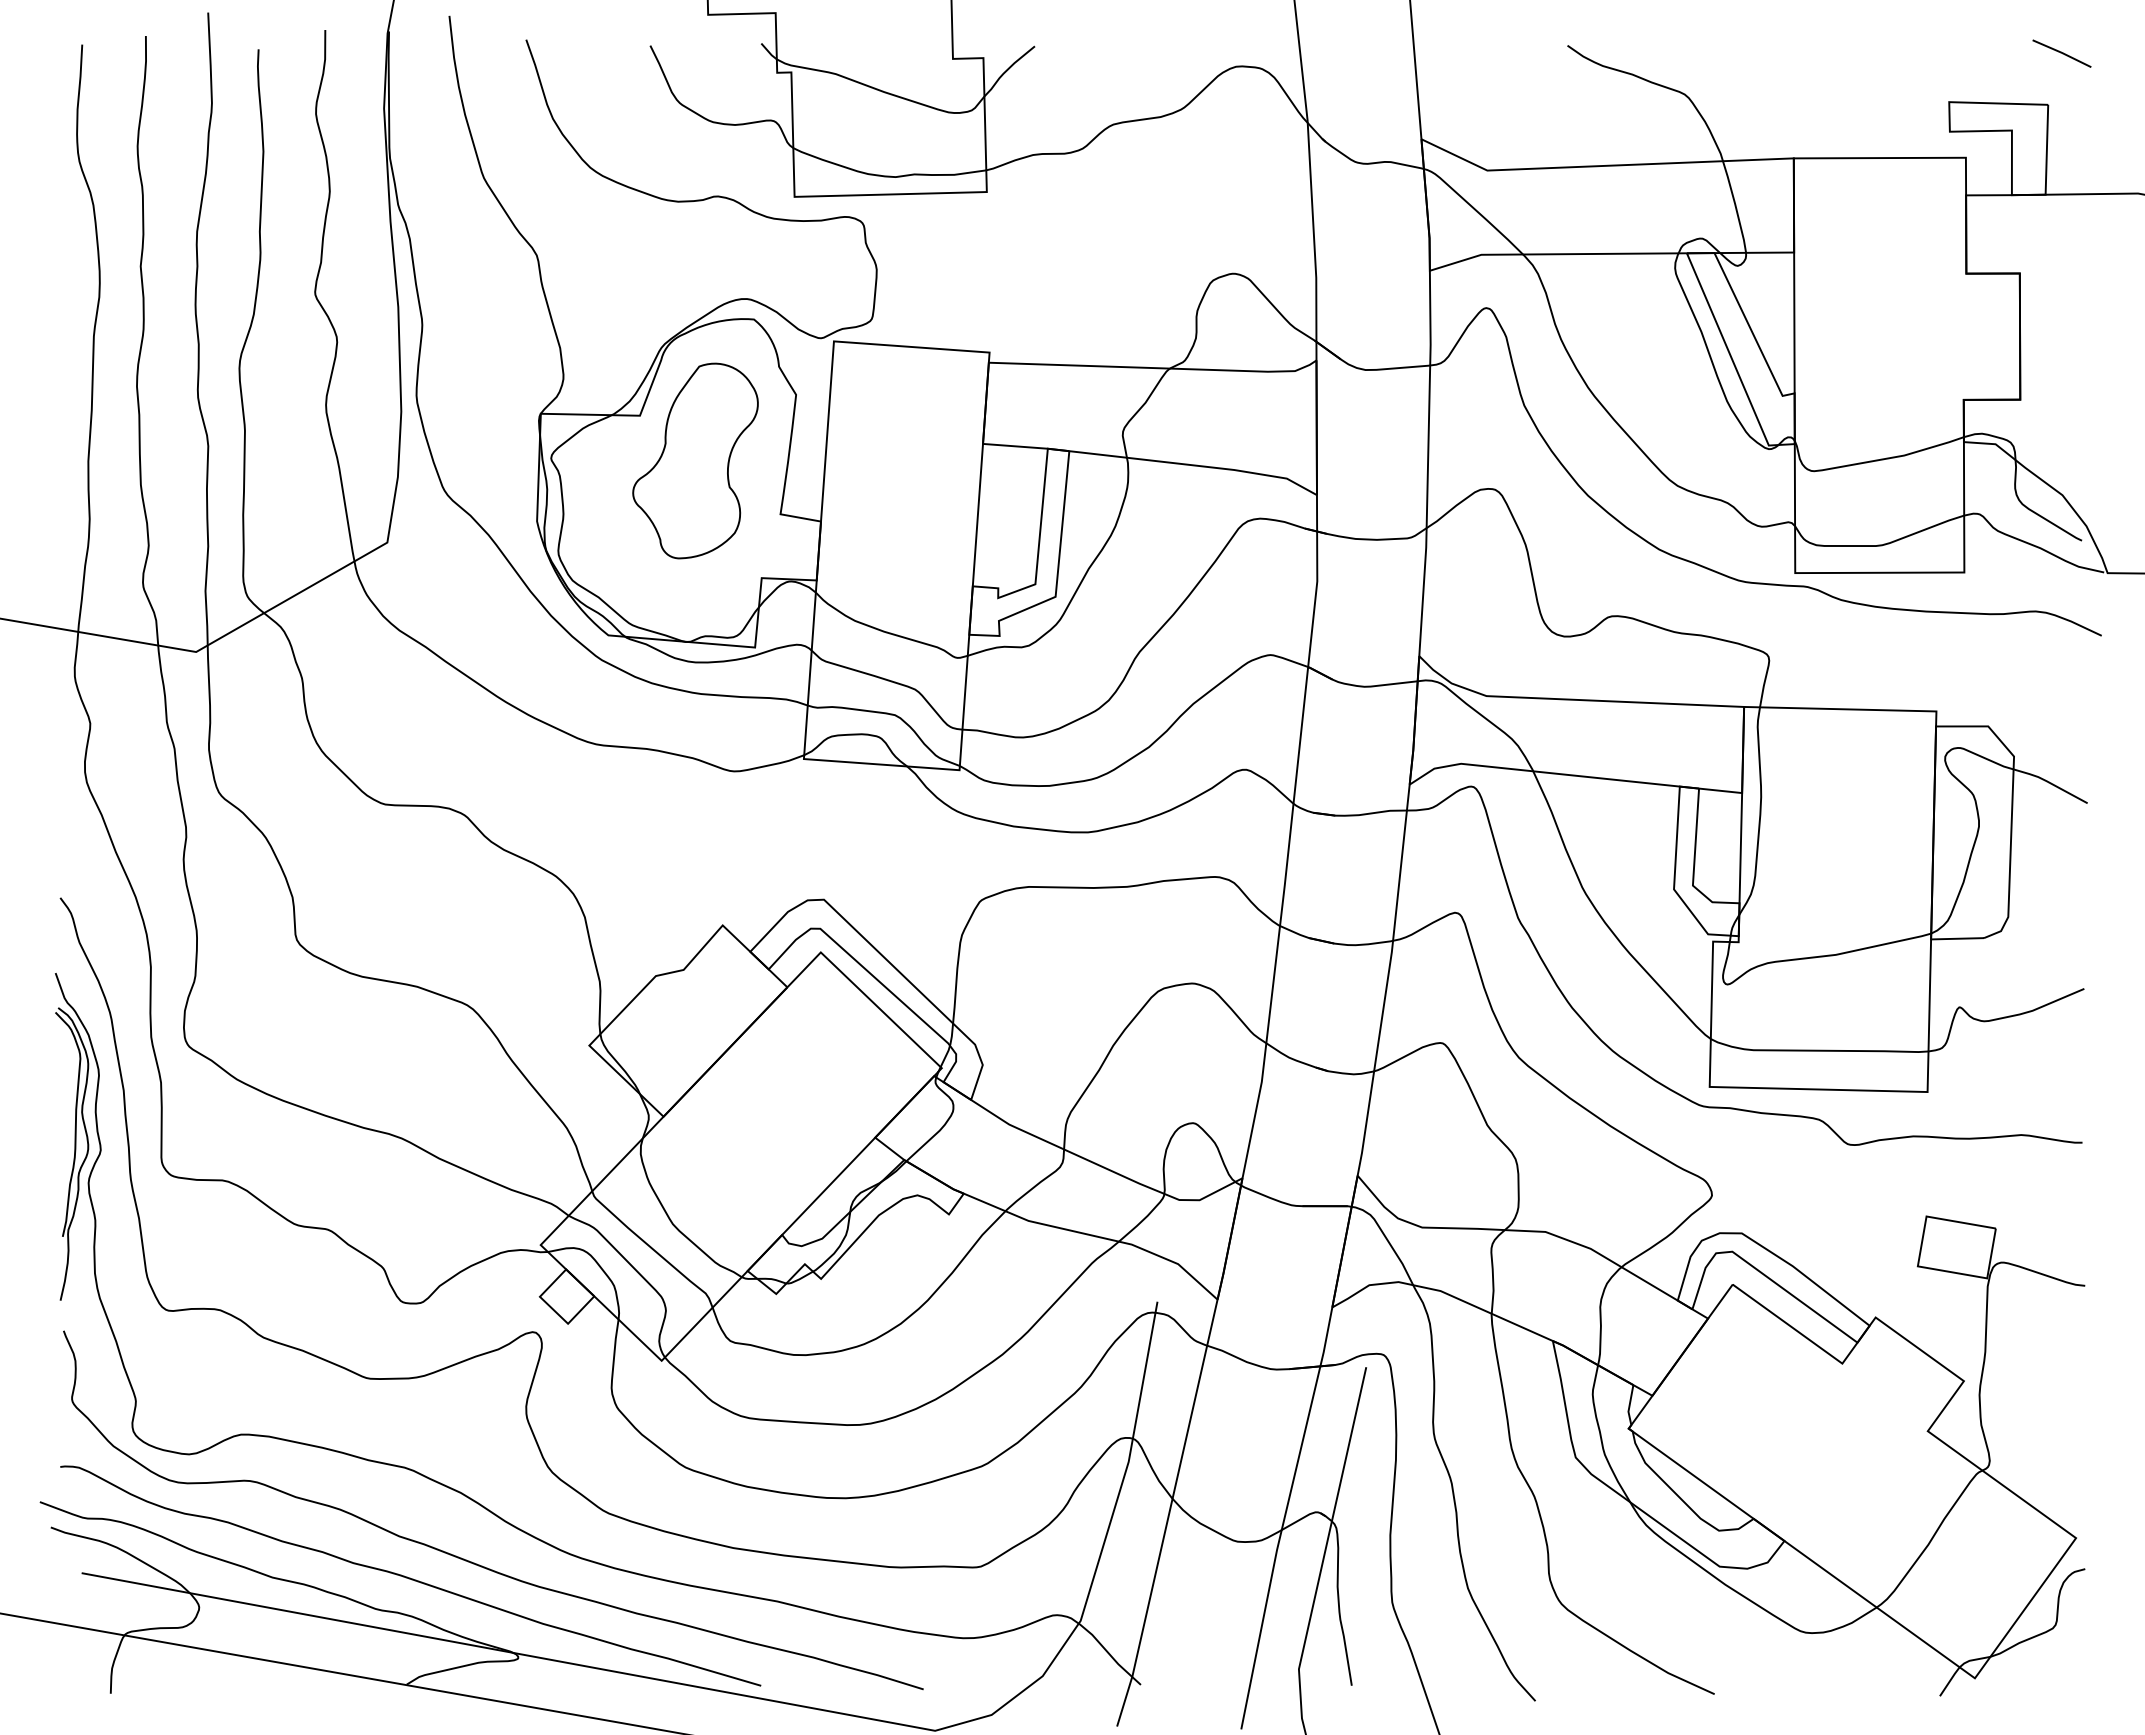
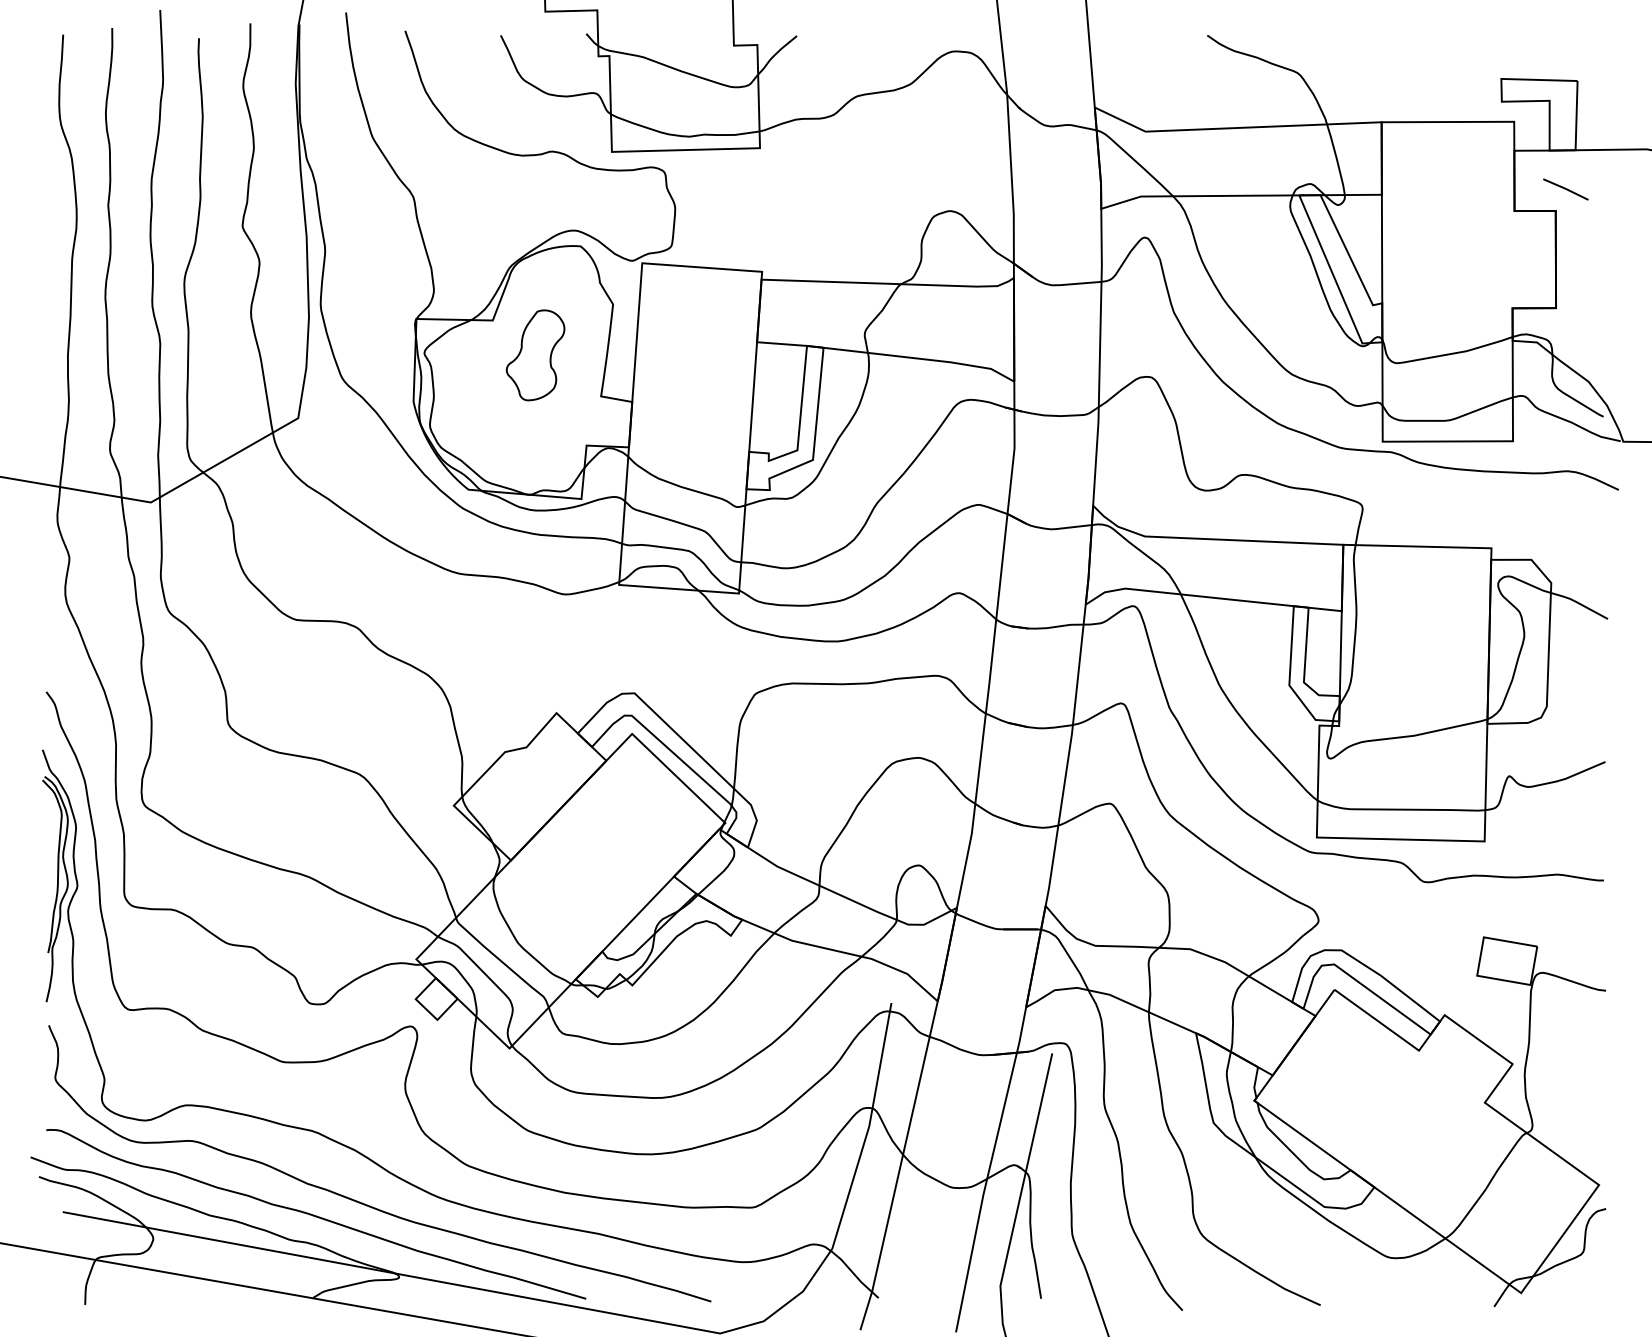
line: (2061, 53) -> (1565, 189), moved
part: (695, 460) -> (535, 354), size x0.6

